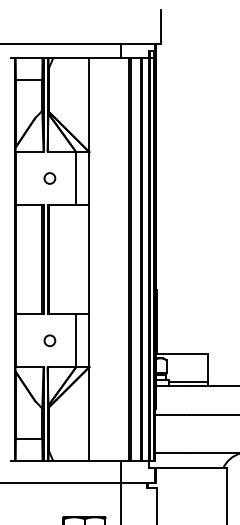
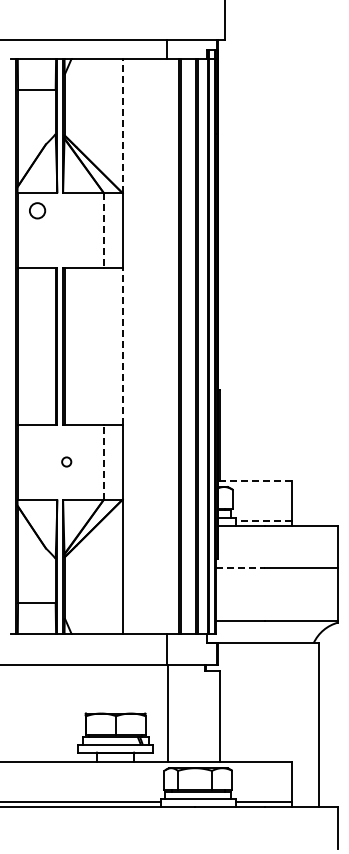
line: (89, 104) -> (122, 125), solid -> dashed
circle: (49, 178) -> (37, 210), moved
line: (76, 178) -> (104, 231), solid -> dashed
line: (89, 258) -> (122, 345), solid -> dashed
circle: (49, 340) -> (66, 461), size x0.6
line: (76, 340) -> (104, 461), solid -> dashed
line: (181, 353) -> (254, 480), solid -> dashed
line: (188, 382) -> (263, 521), solid -> dashed
line: (172, 415) -> (240, 568), solid -> dashed

